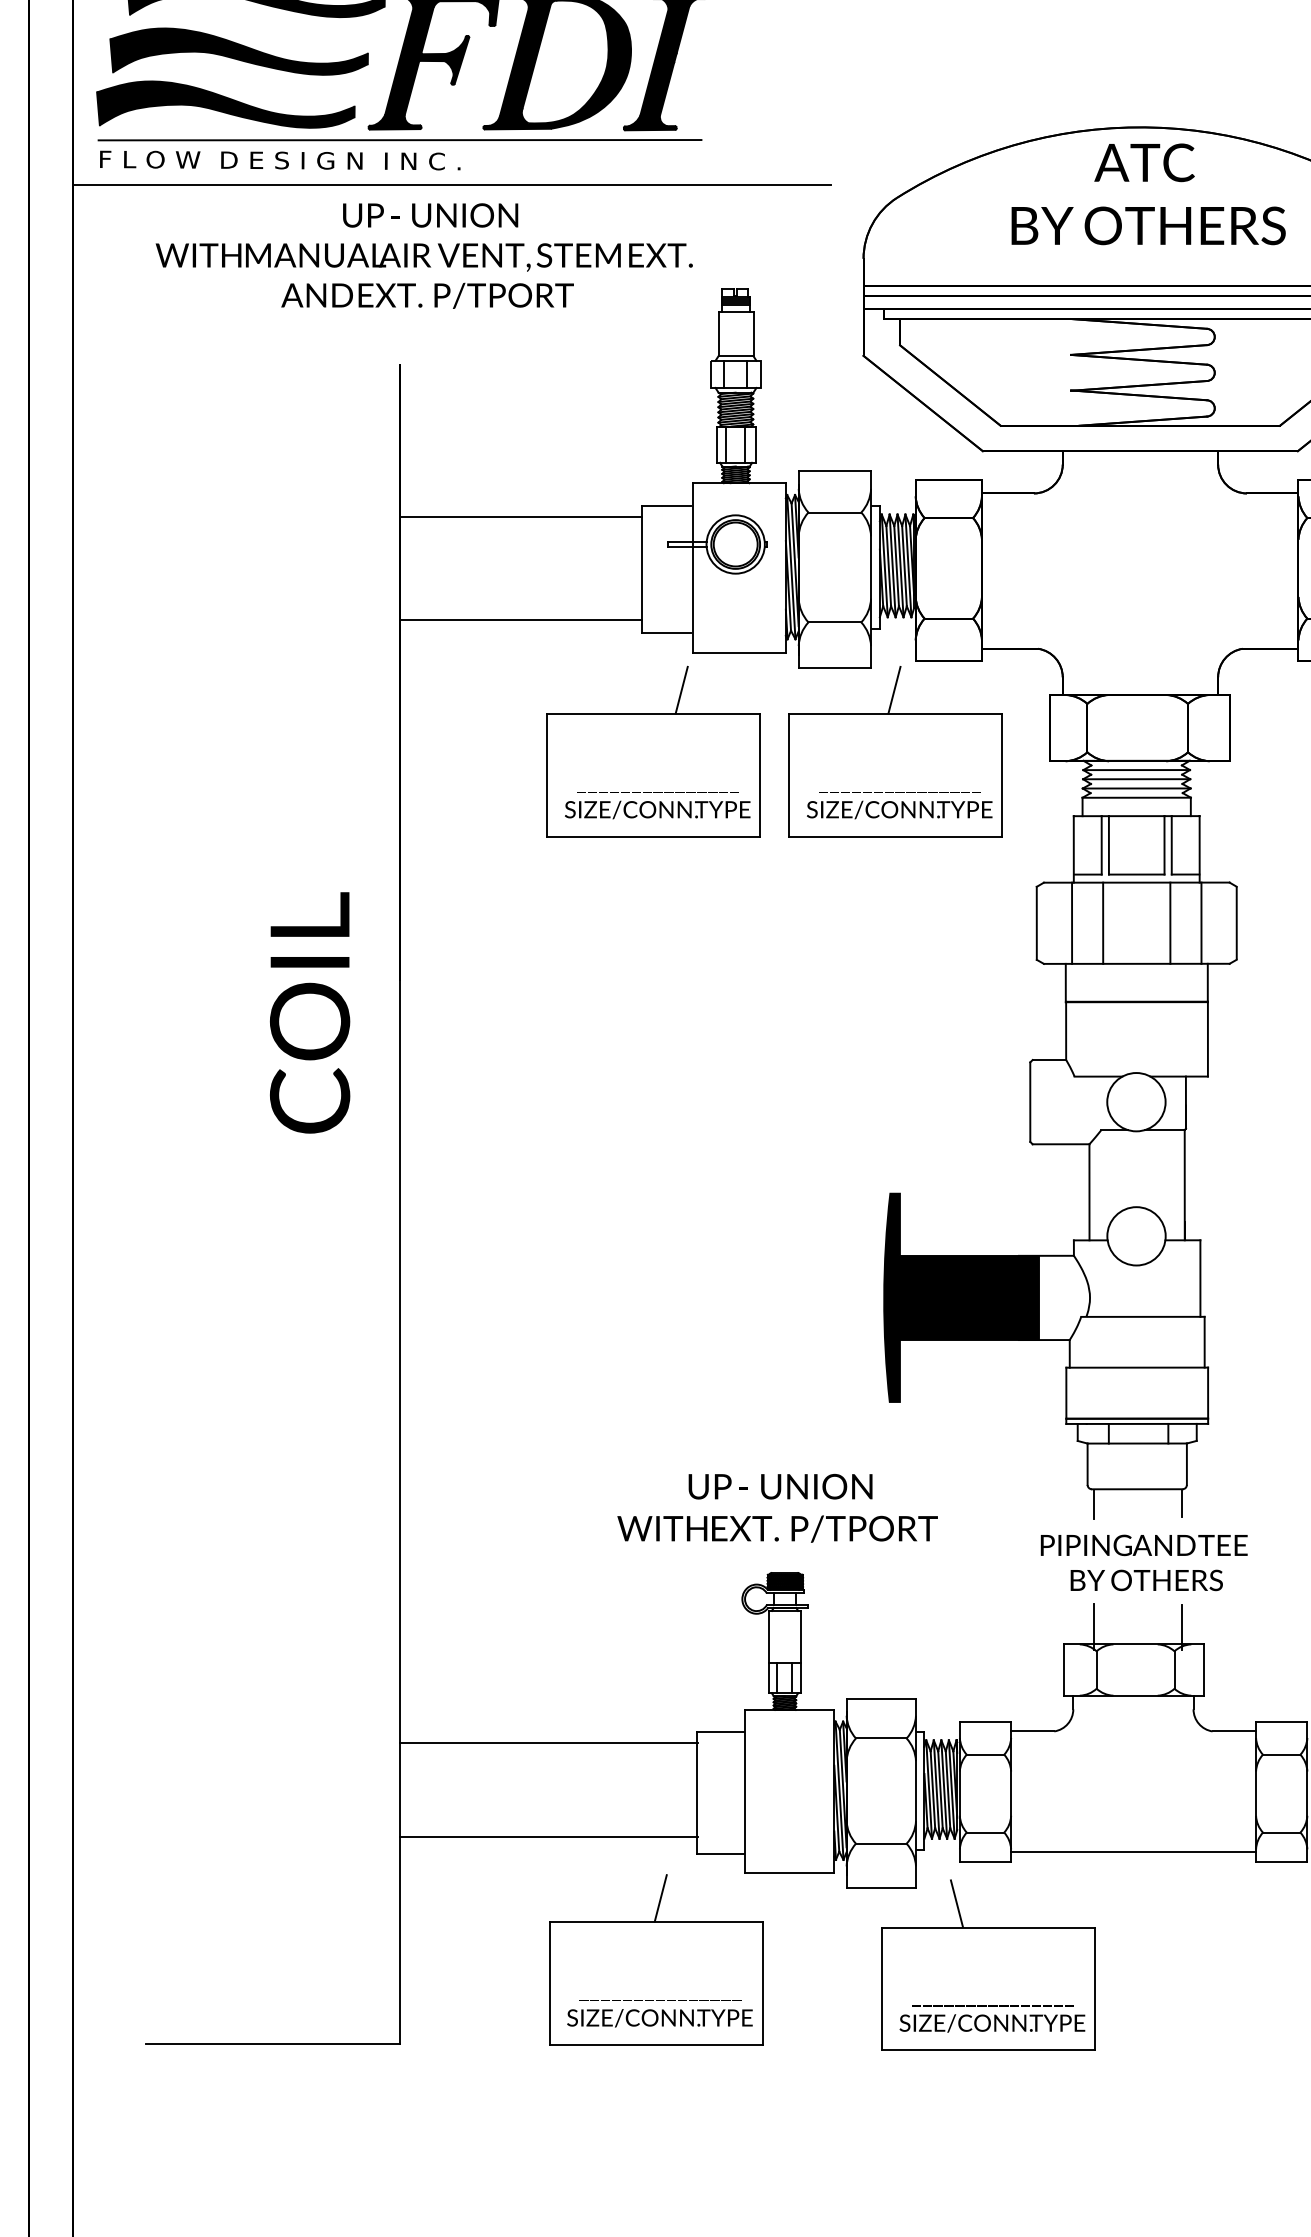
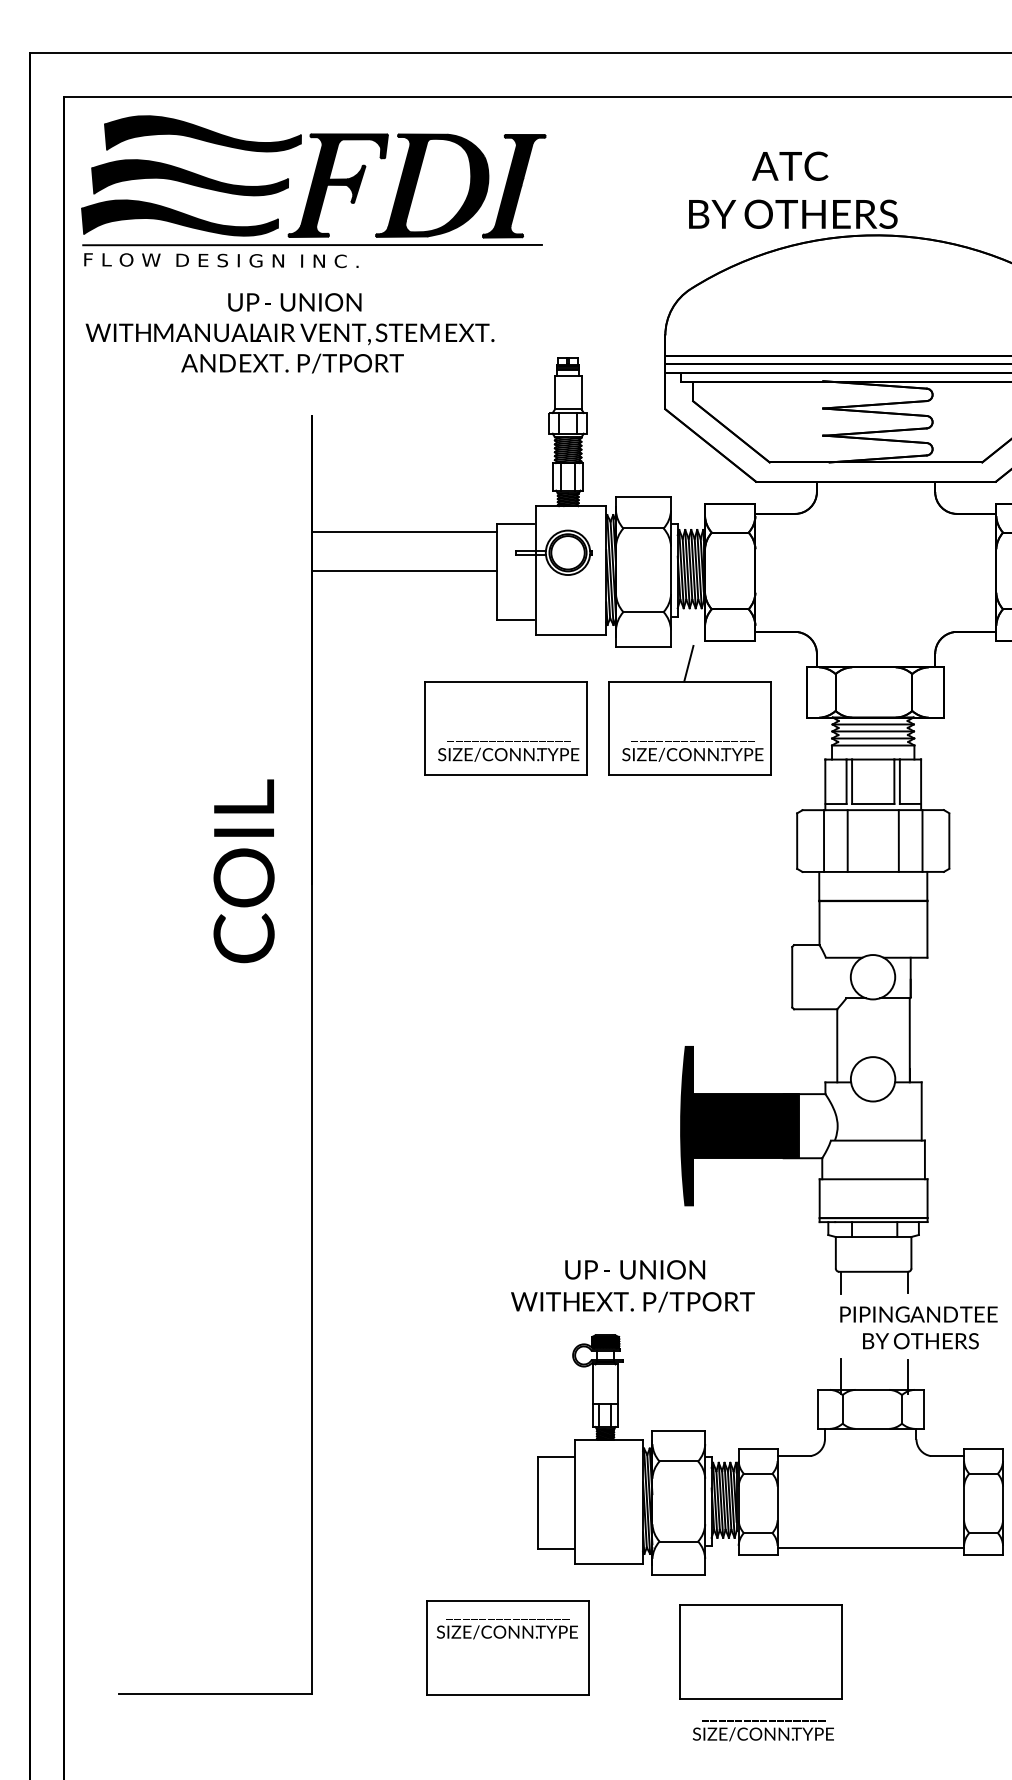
line: (452, 185) -> (352, 279), removed
text: (1148, 193) -> (793, 189), moved
text: (423, 256) -> (289, 333), moved
line: (520, 620) -> (404, 571), moved
line: (681, 689) -> (526, 663), removed
text: (309, 1013) -> (243, 871), moved
text: (777, 1508) -> (632, 1286), moved
text: (1143, 1562) -> (918, 1327), moved
line: (548, 1743) -> (425, 1465), removed
line: (548, 1837) -> (425, 1536), removed
line: (660, 1897) -> (510, 1582), removed
line: (955, 1902) -> (735, 1586), removed
text: (660, 2014) -> (507, 1629), moved
text: (992, 2018) -> (763, 1730), moved

